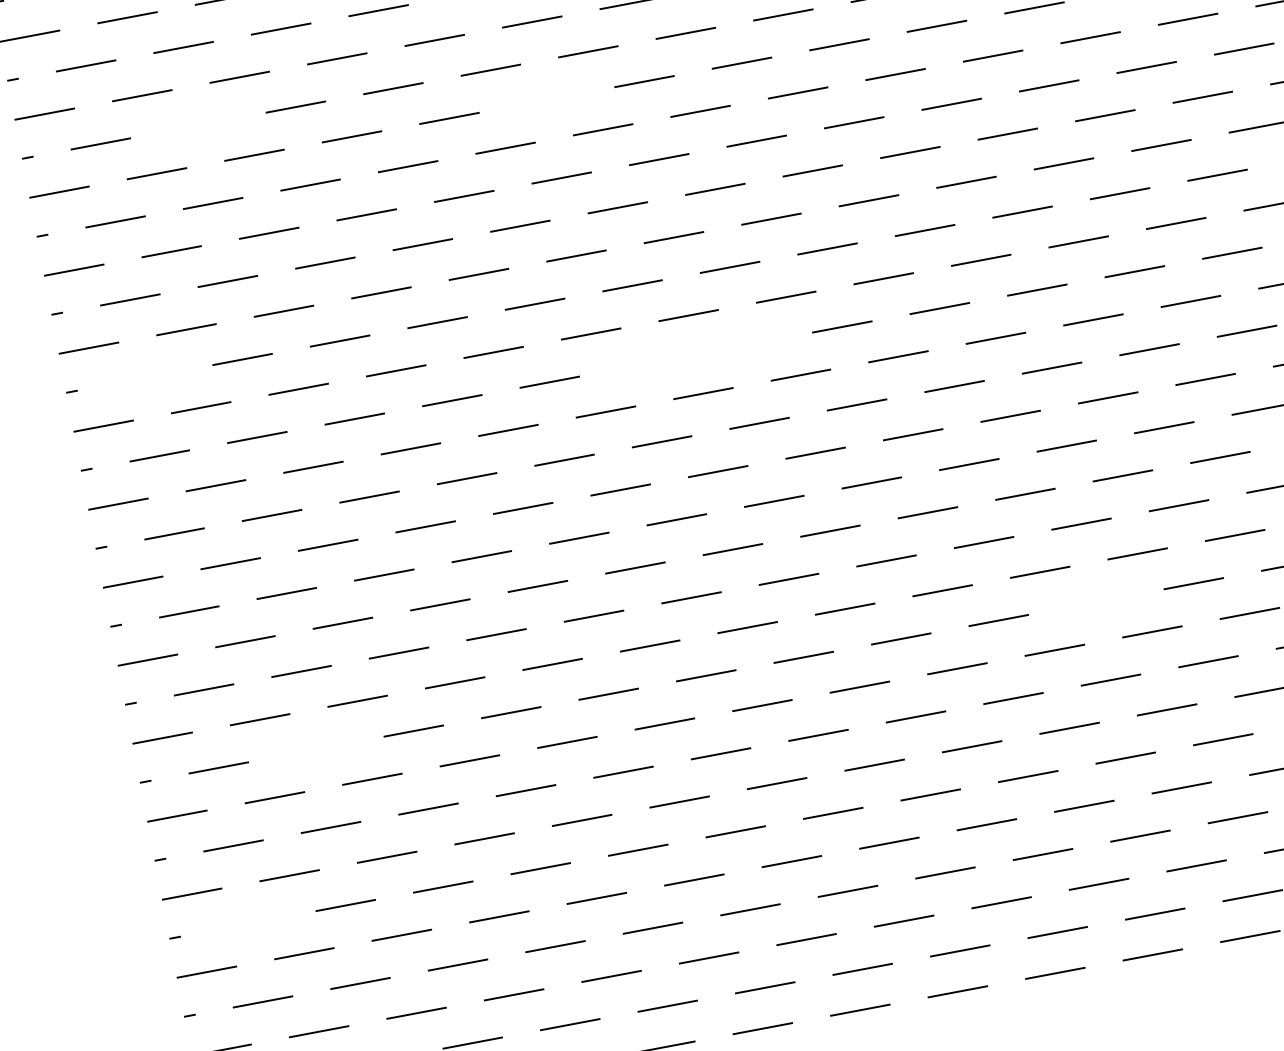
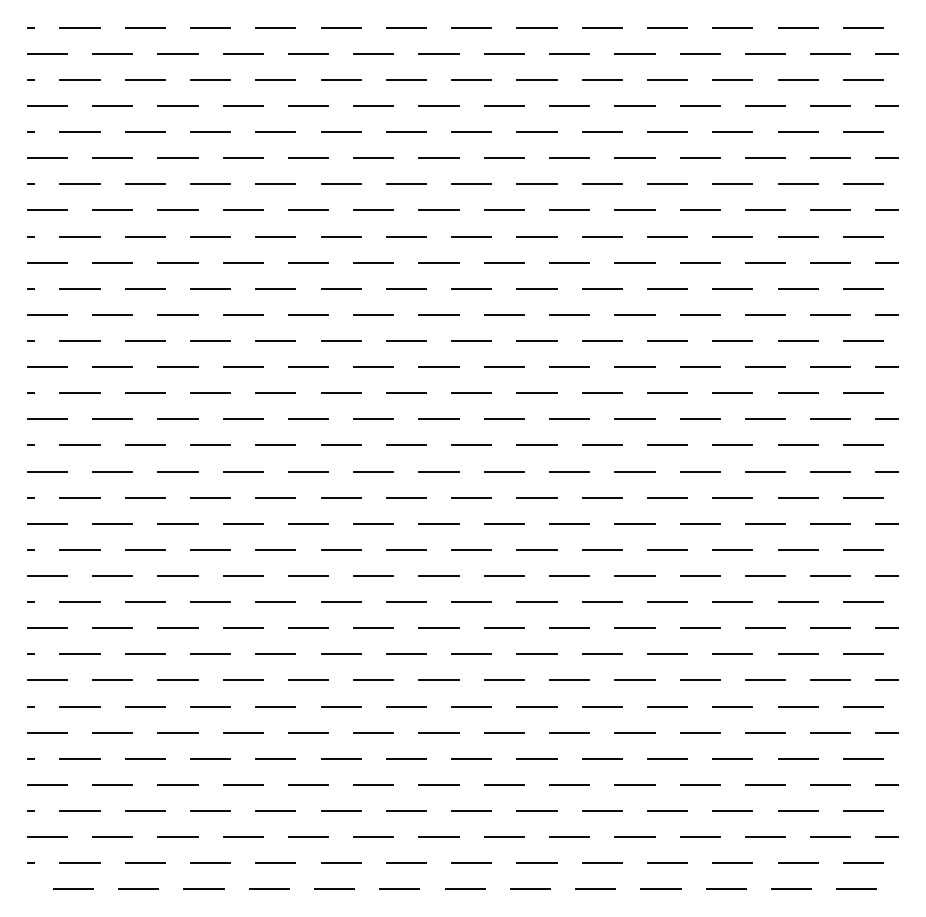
line: (546, 99) -> (373, 262), added
line: (197, 125) -> (144, 236), added
line: (744, 345) -> (471, 445), added
line: (647, 363) -> (406, 445), added
line: (144, 377) -> (79, 392), added
line: (1095, 600) -> (667, 653), added
line: (315, 749) -> (144, 654), added
line: (247, 923) -> (79, 758), added

